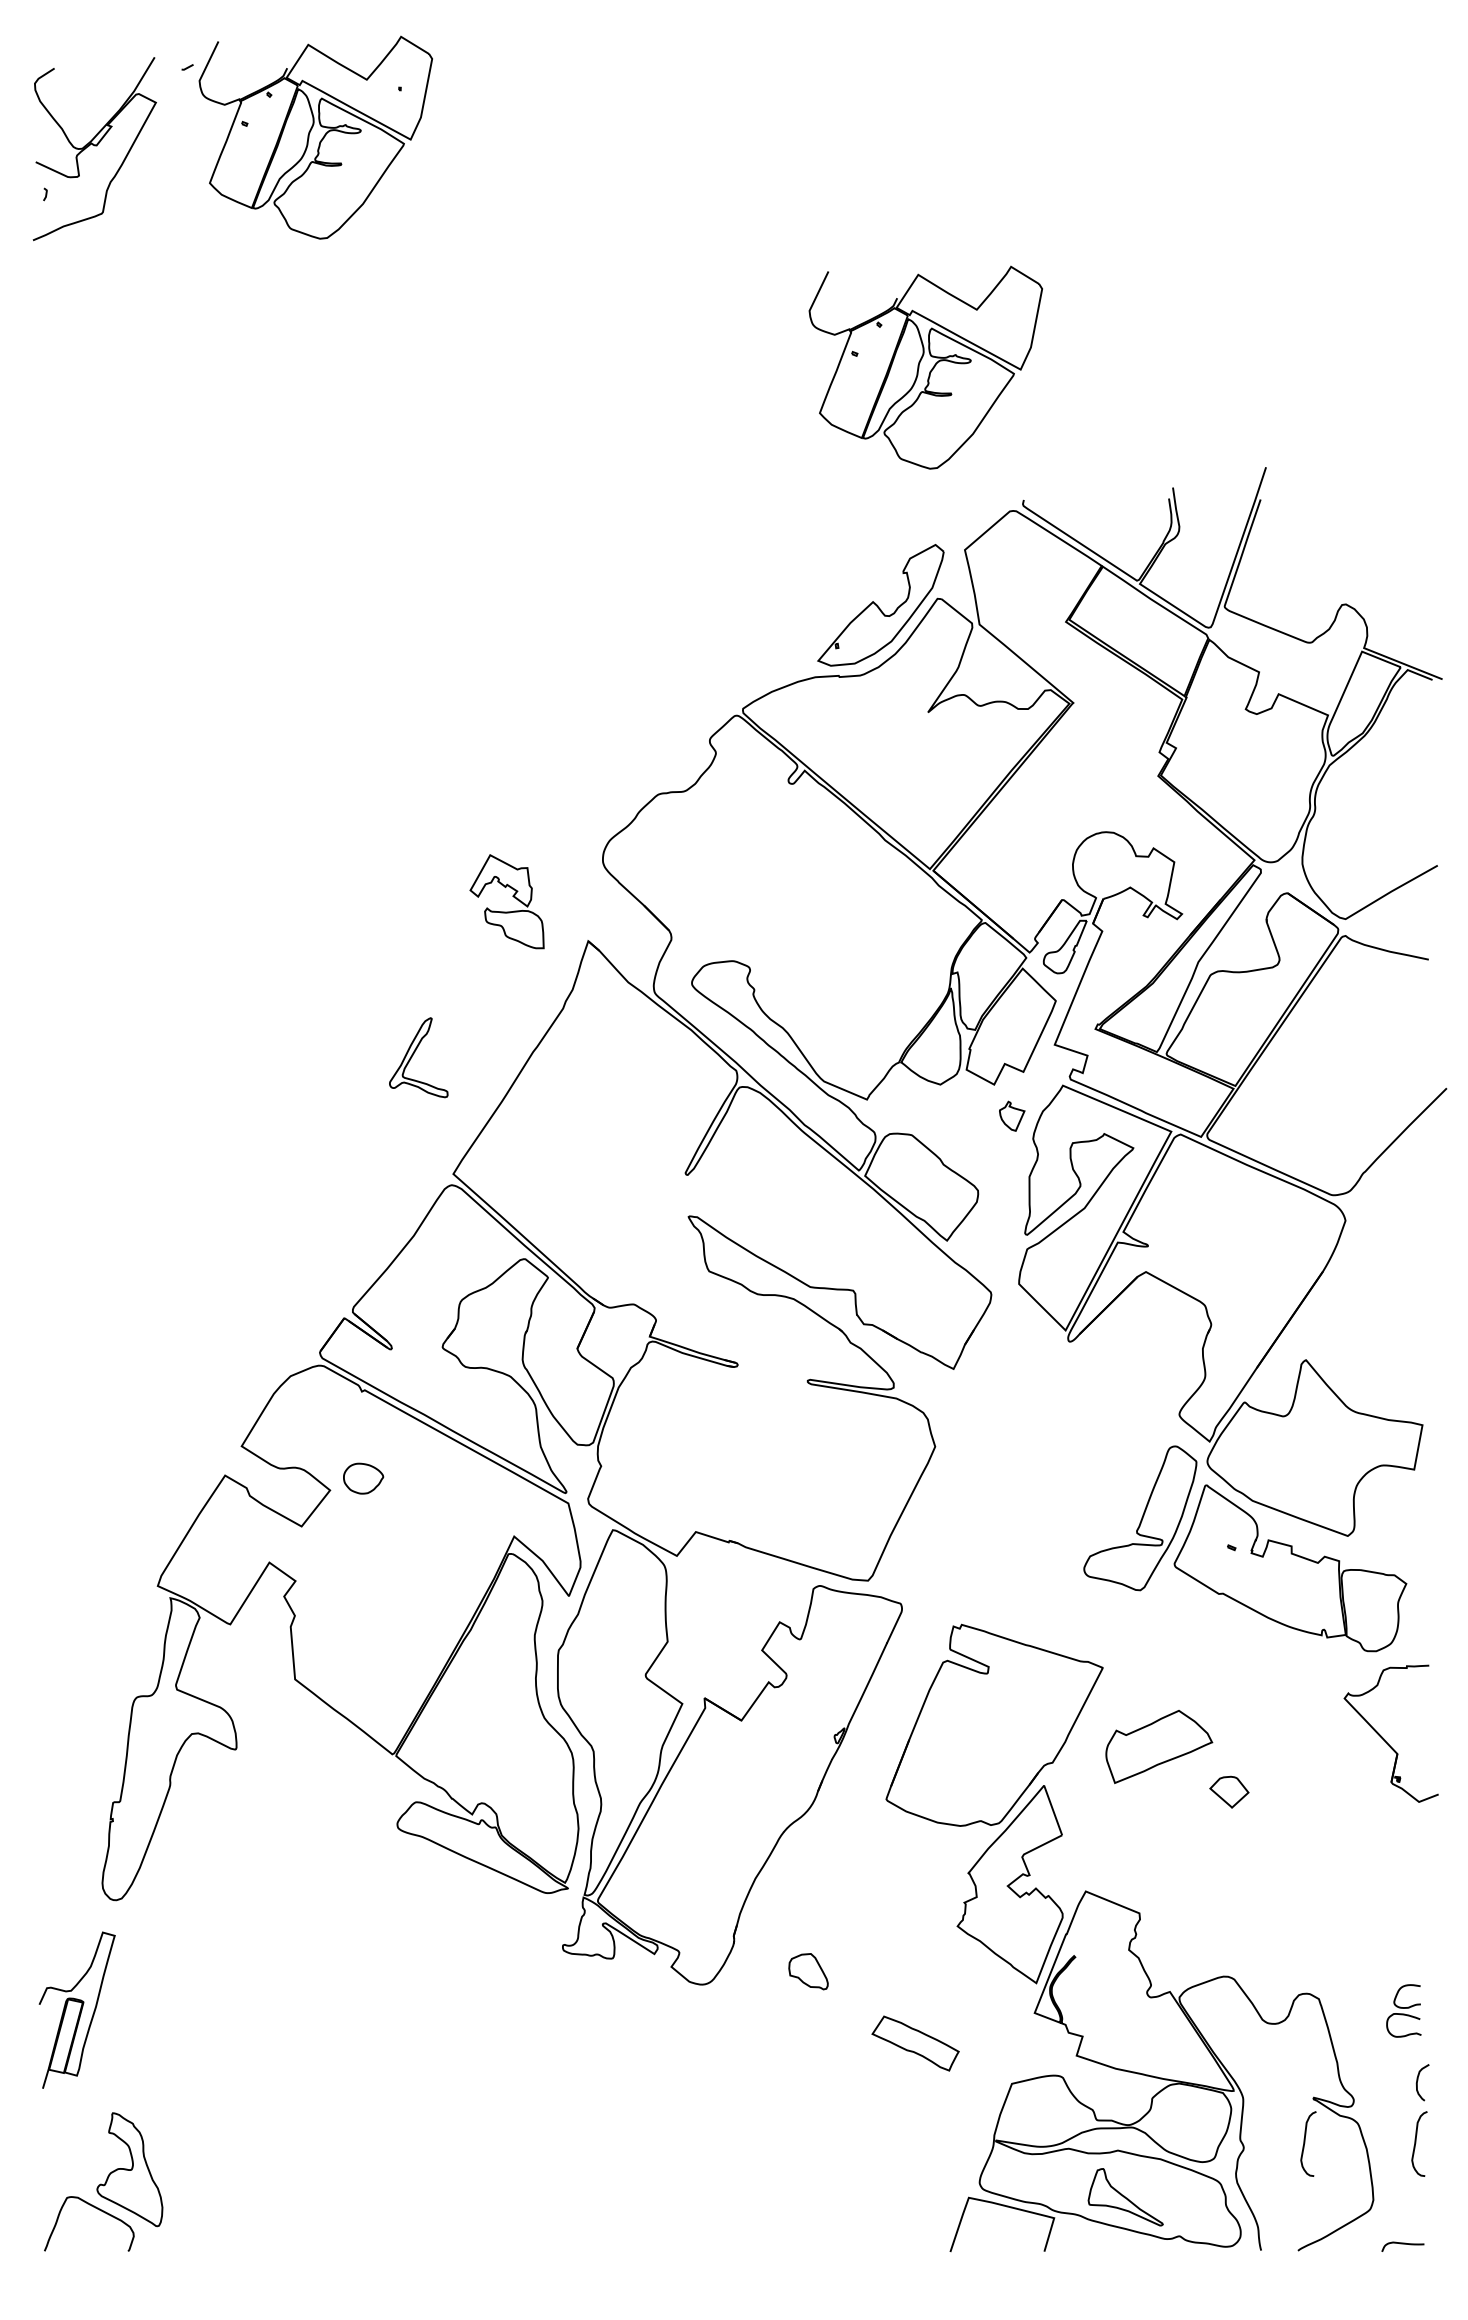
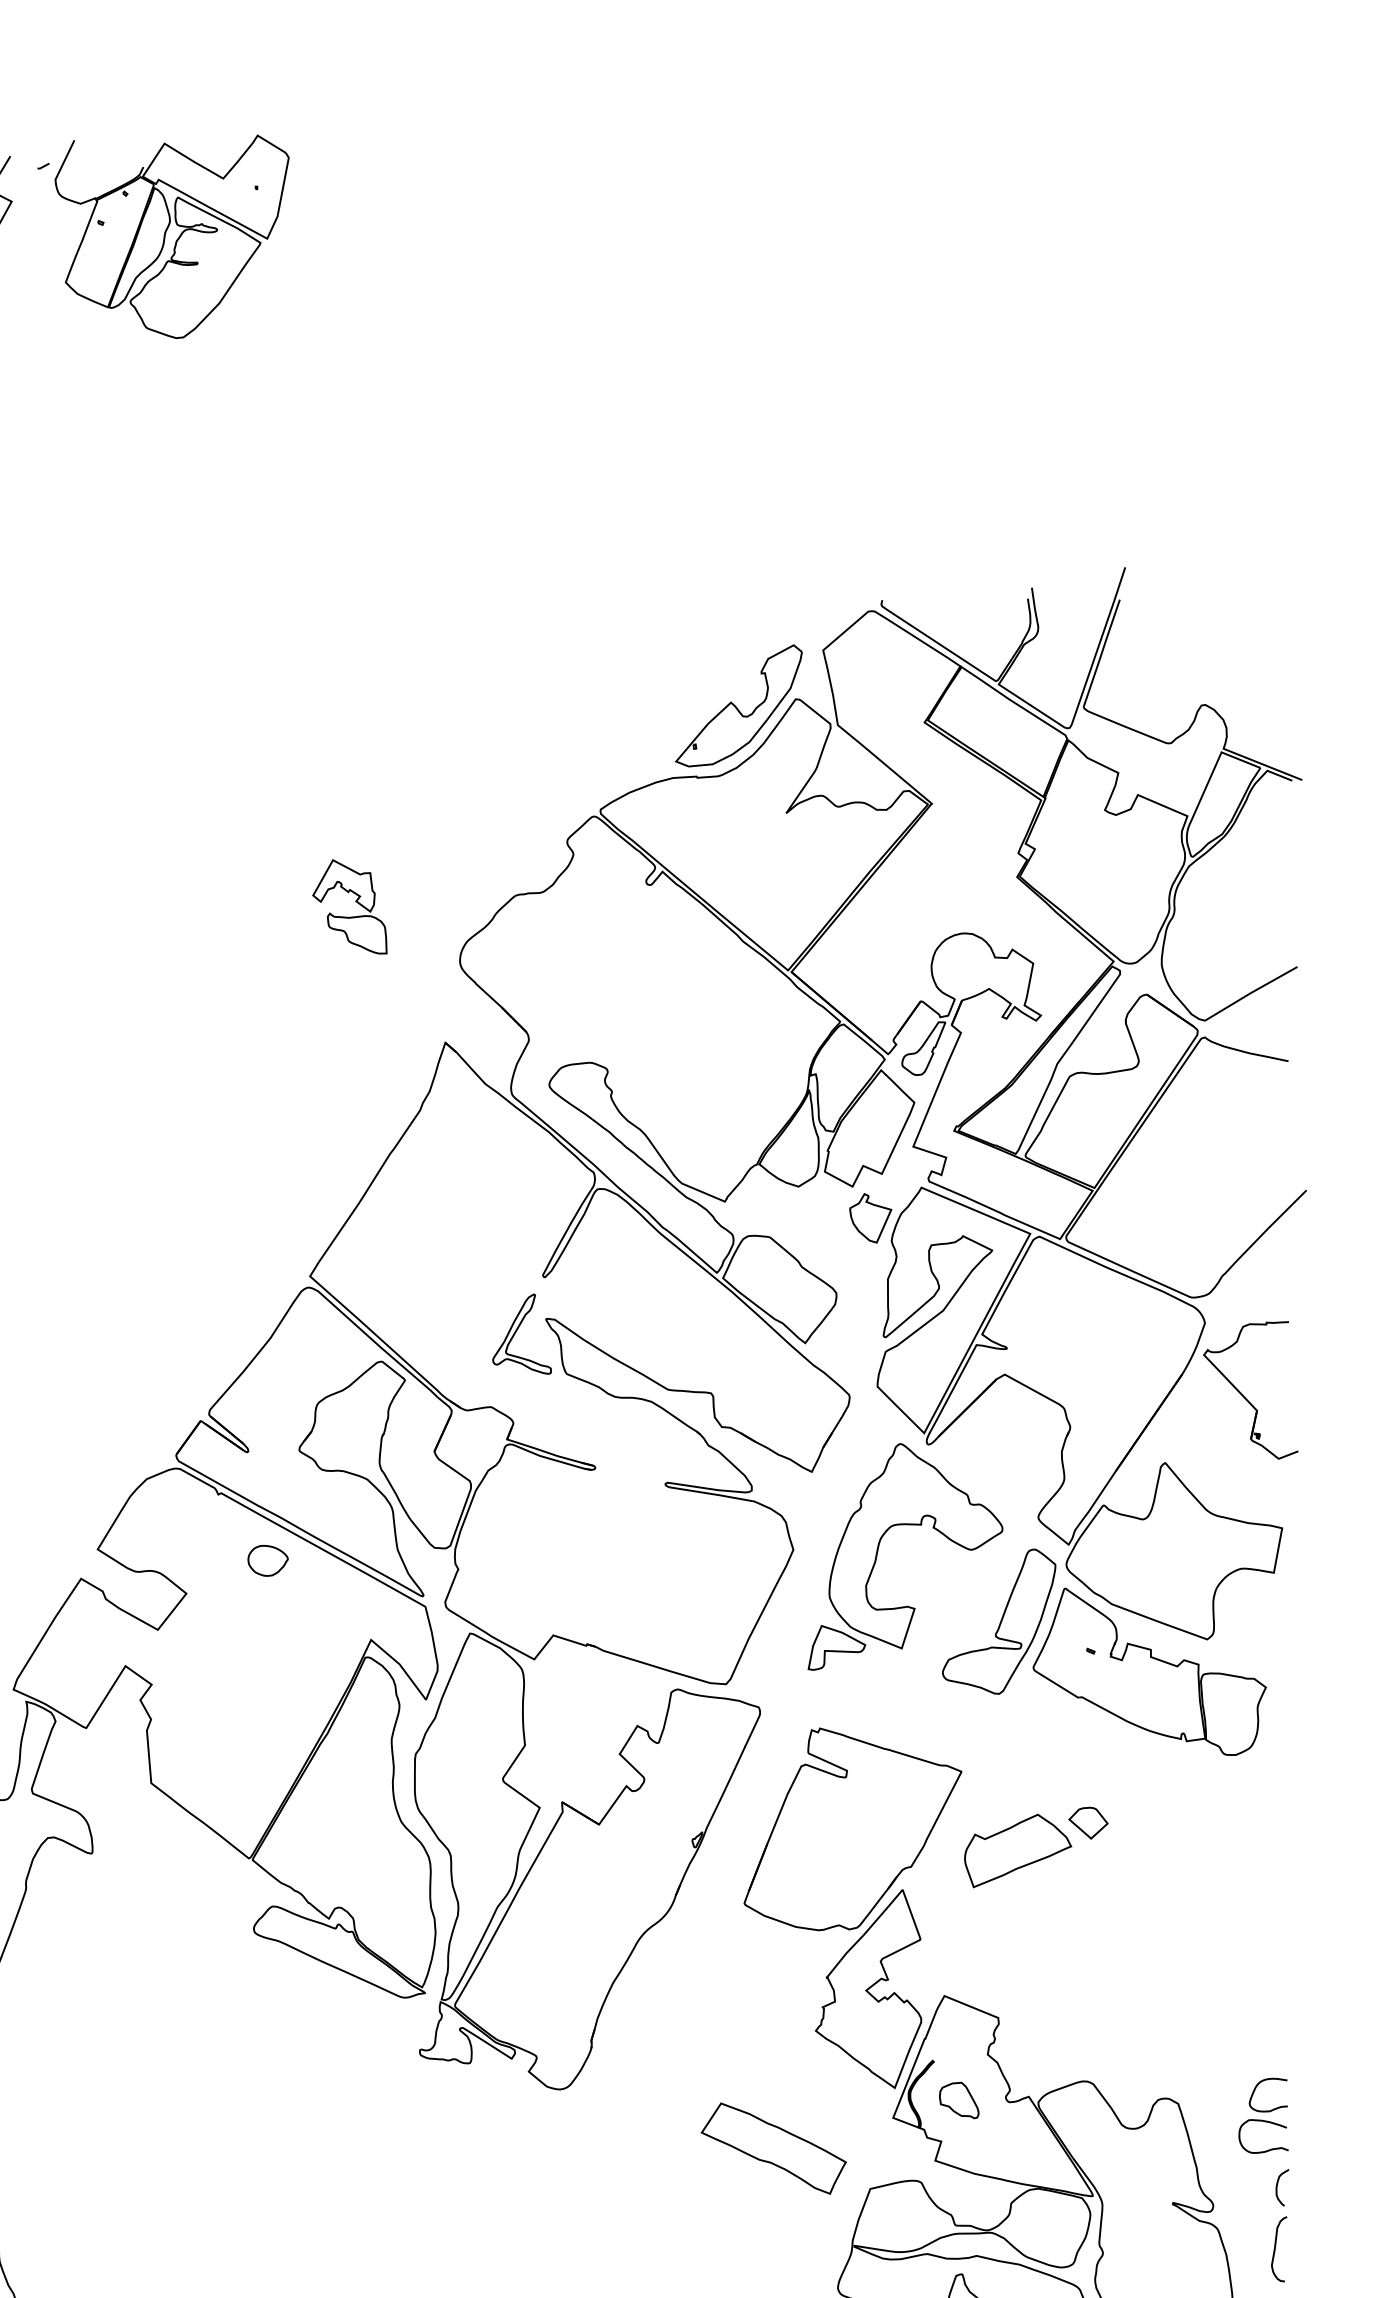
part: (925, 367) -> (783, 467), removed
part: (512, 896) -> (355, 901), moved
part: (418, 1057) -> (521, 1333), moved
part: (1011, 1116) -> (869, 1218), size x1.67
part: (1020, 1446) -> (878, 1549), added
part: (363, 1478) -> (268, 1560), moved
part: (1384, 1738) -> (1244, 1395), moved
part: (1229, 1791) -> (1088, 1822), moved
part: (808, 1971) -> (959, 2100), moved
part: (1403, 2010) -> (1263, 2115), size x1.43
part: (915, 2043) -> (773, 2148), size x1.67
curve: (1305, 2143) -> (1164, 2248), removed

